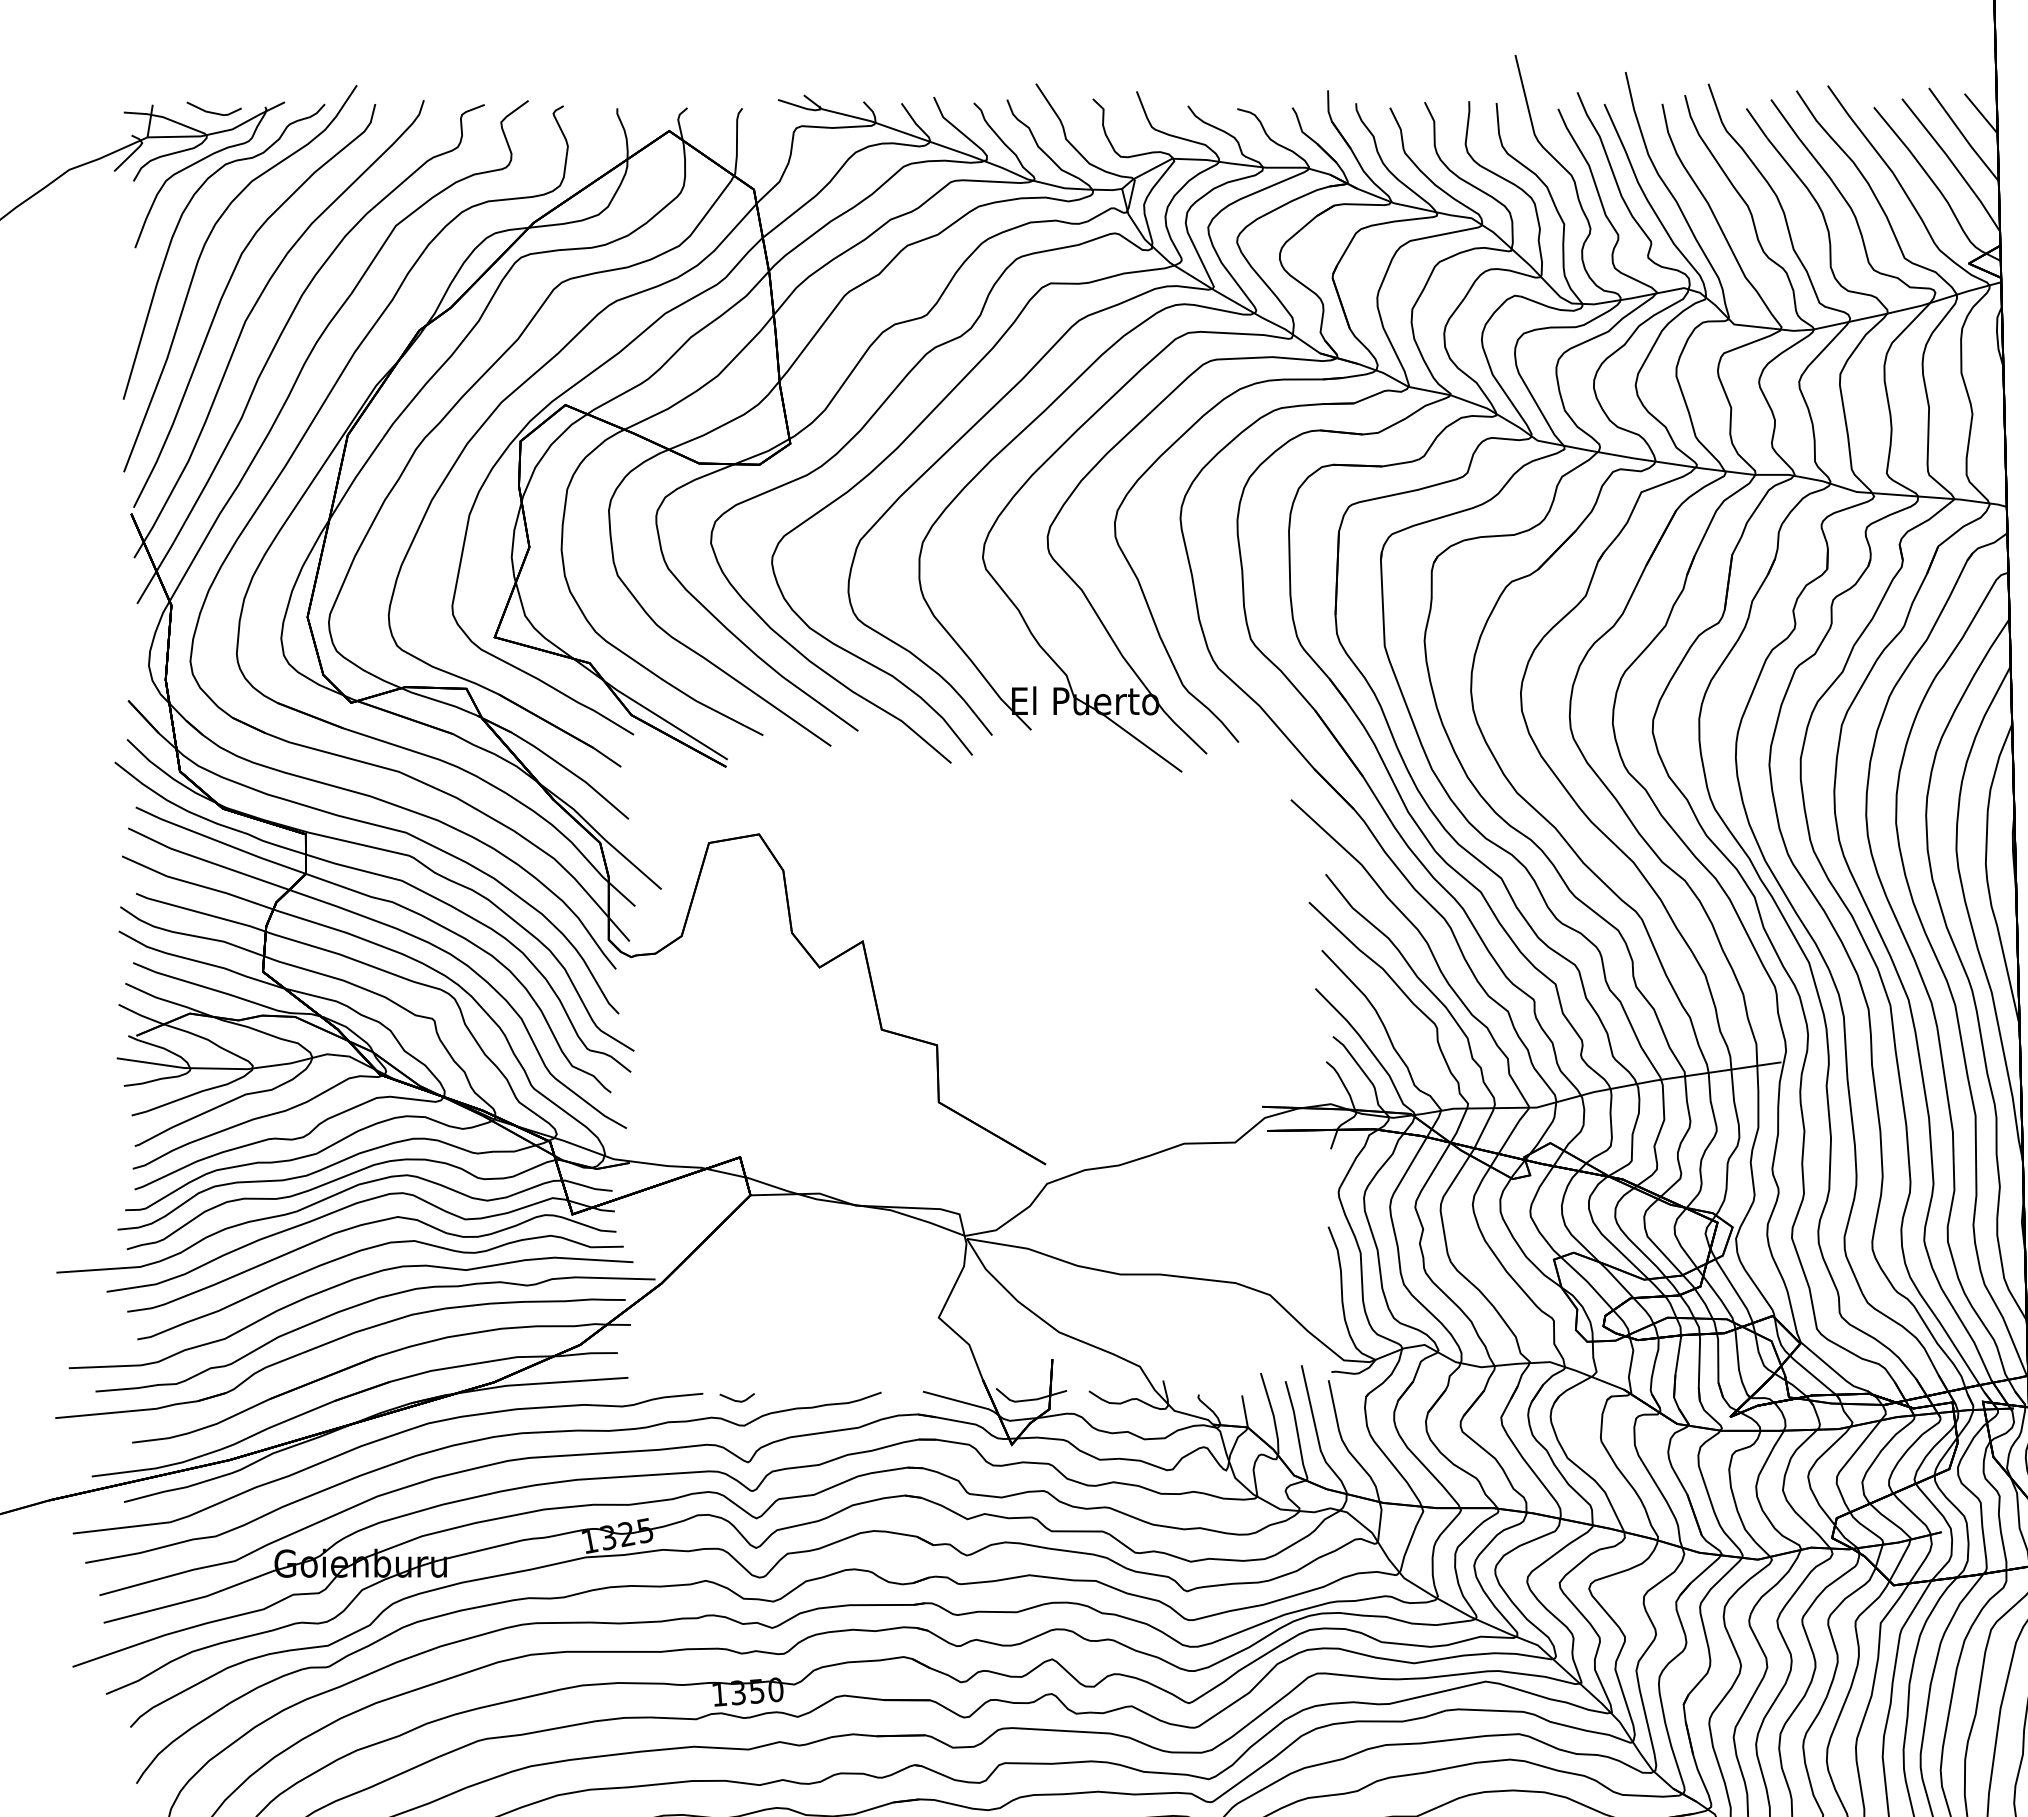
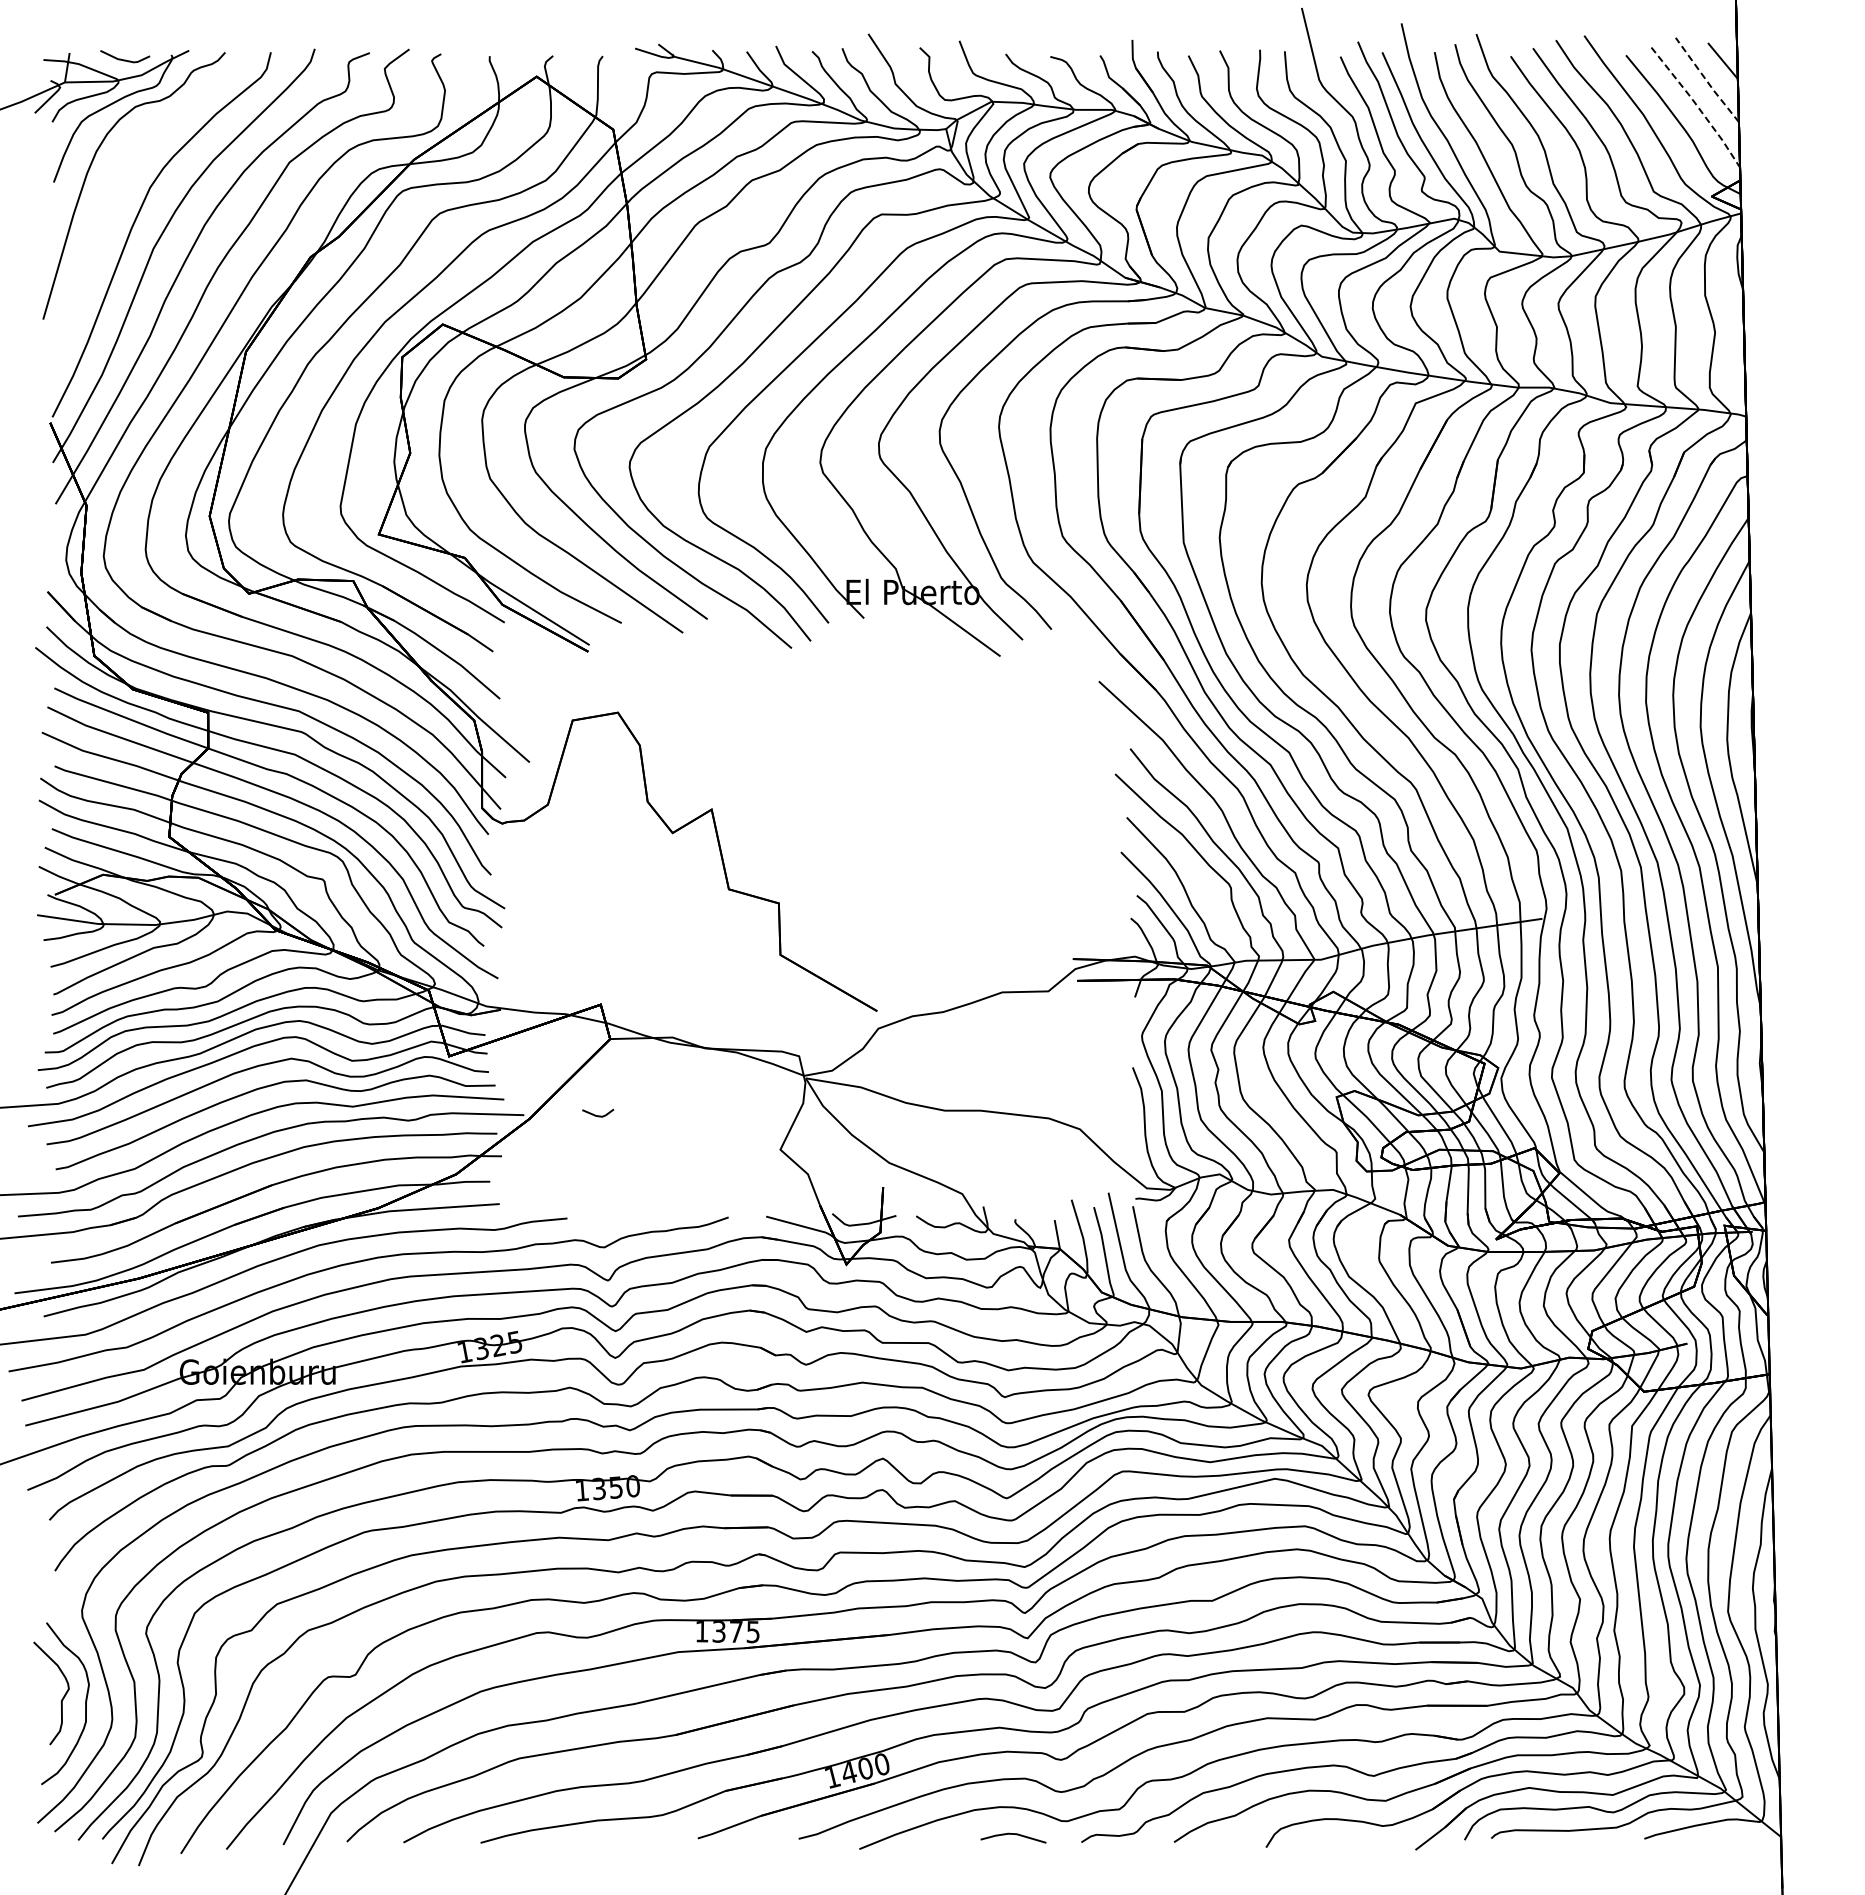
line: (1962, 135) -> (1706, 80), solid -> dashed
line: (1954, 165) -> (1698, 107), solid -> dashed
curve: (197, 265) -> (110, 198), removed
line: (737, 1400) -> (598, 1115), moved

